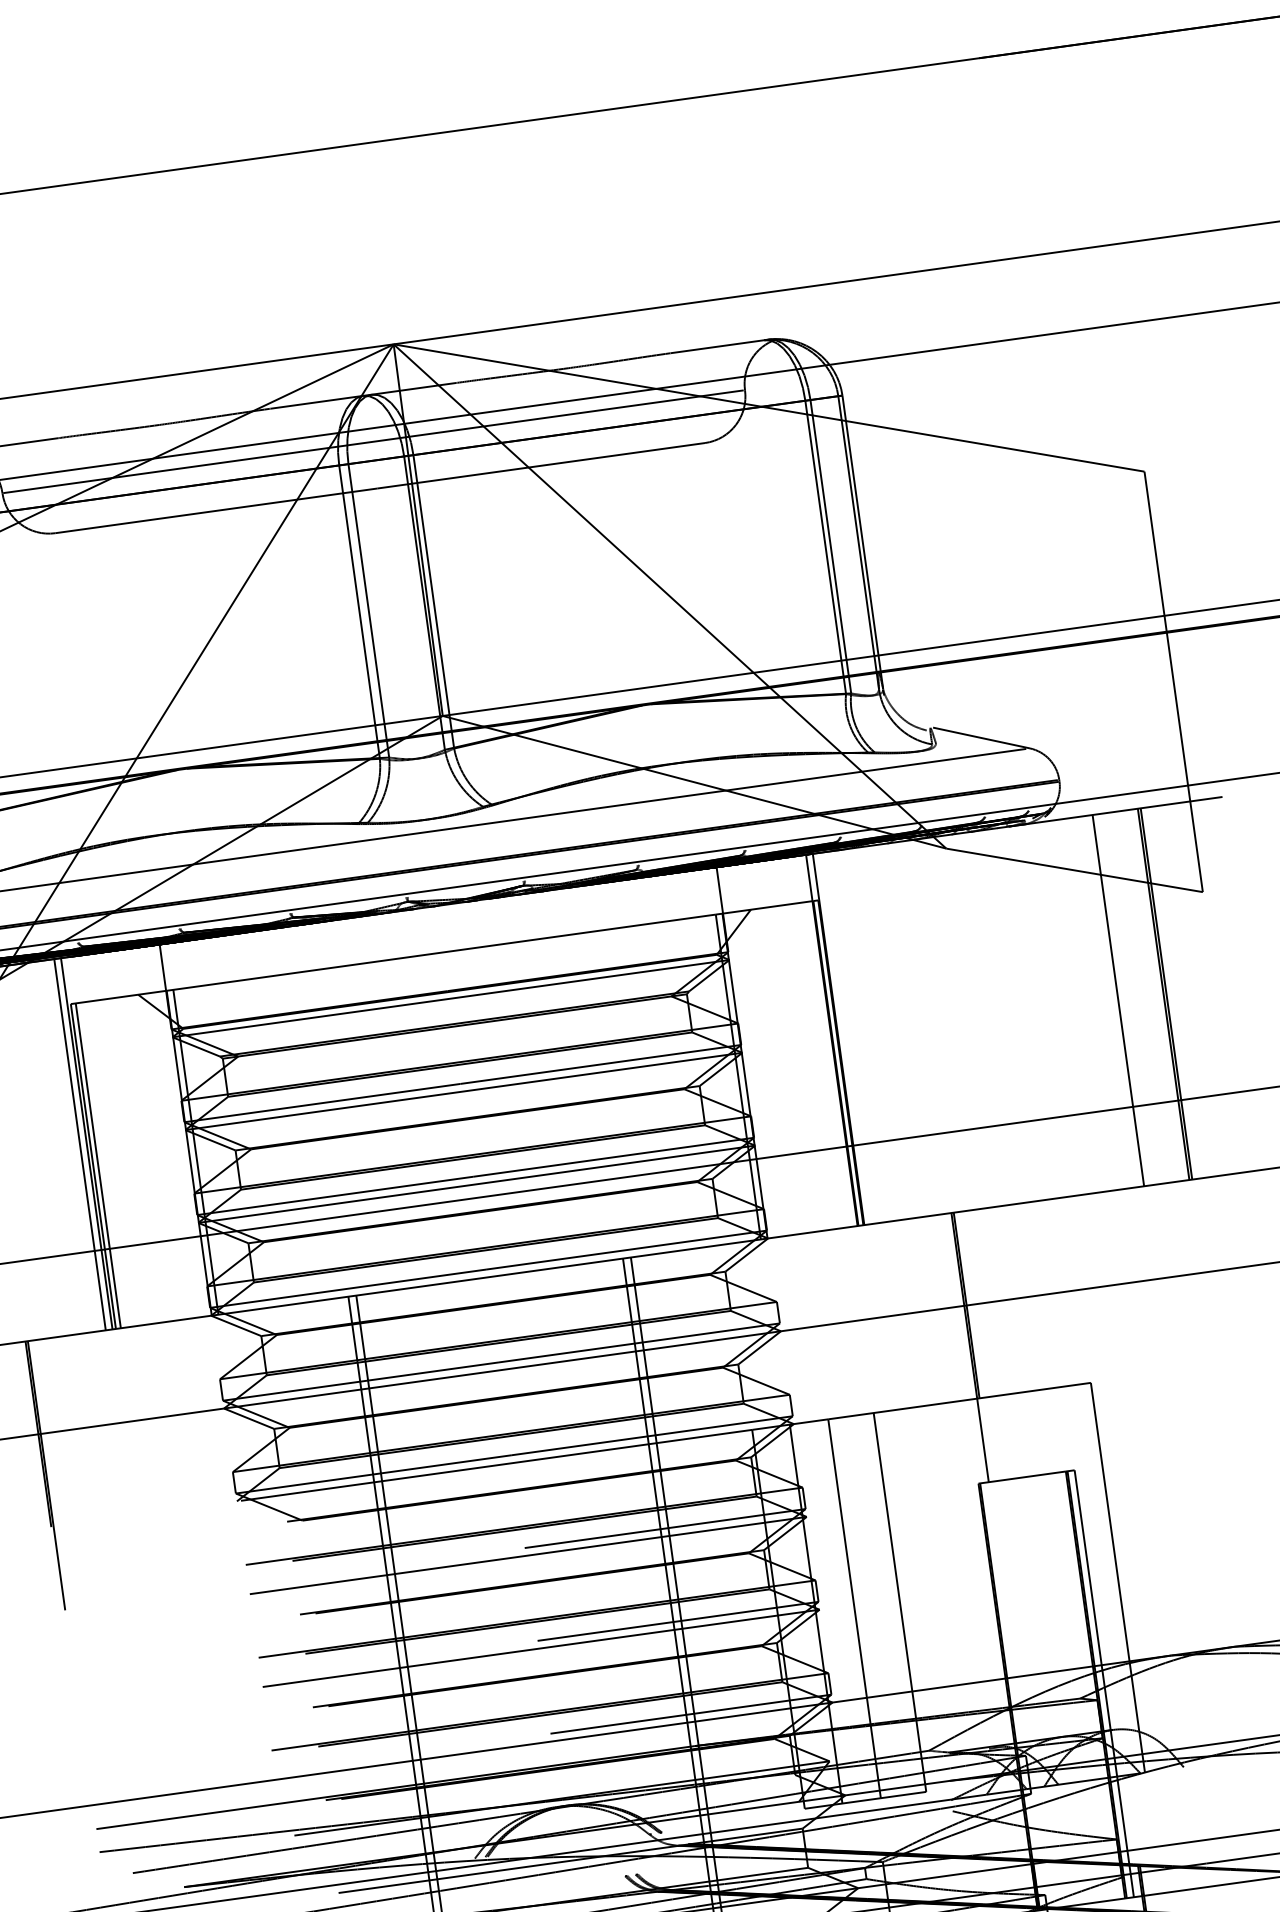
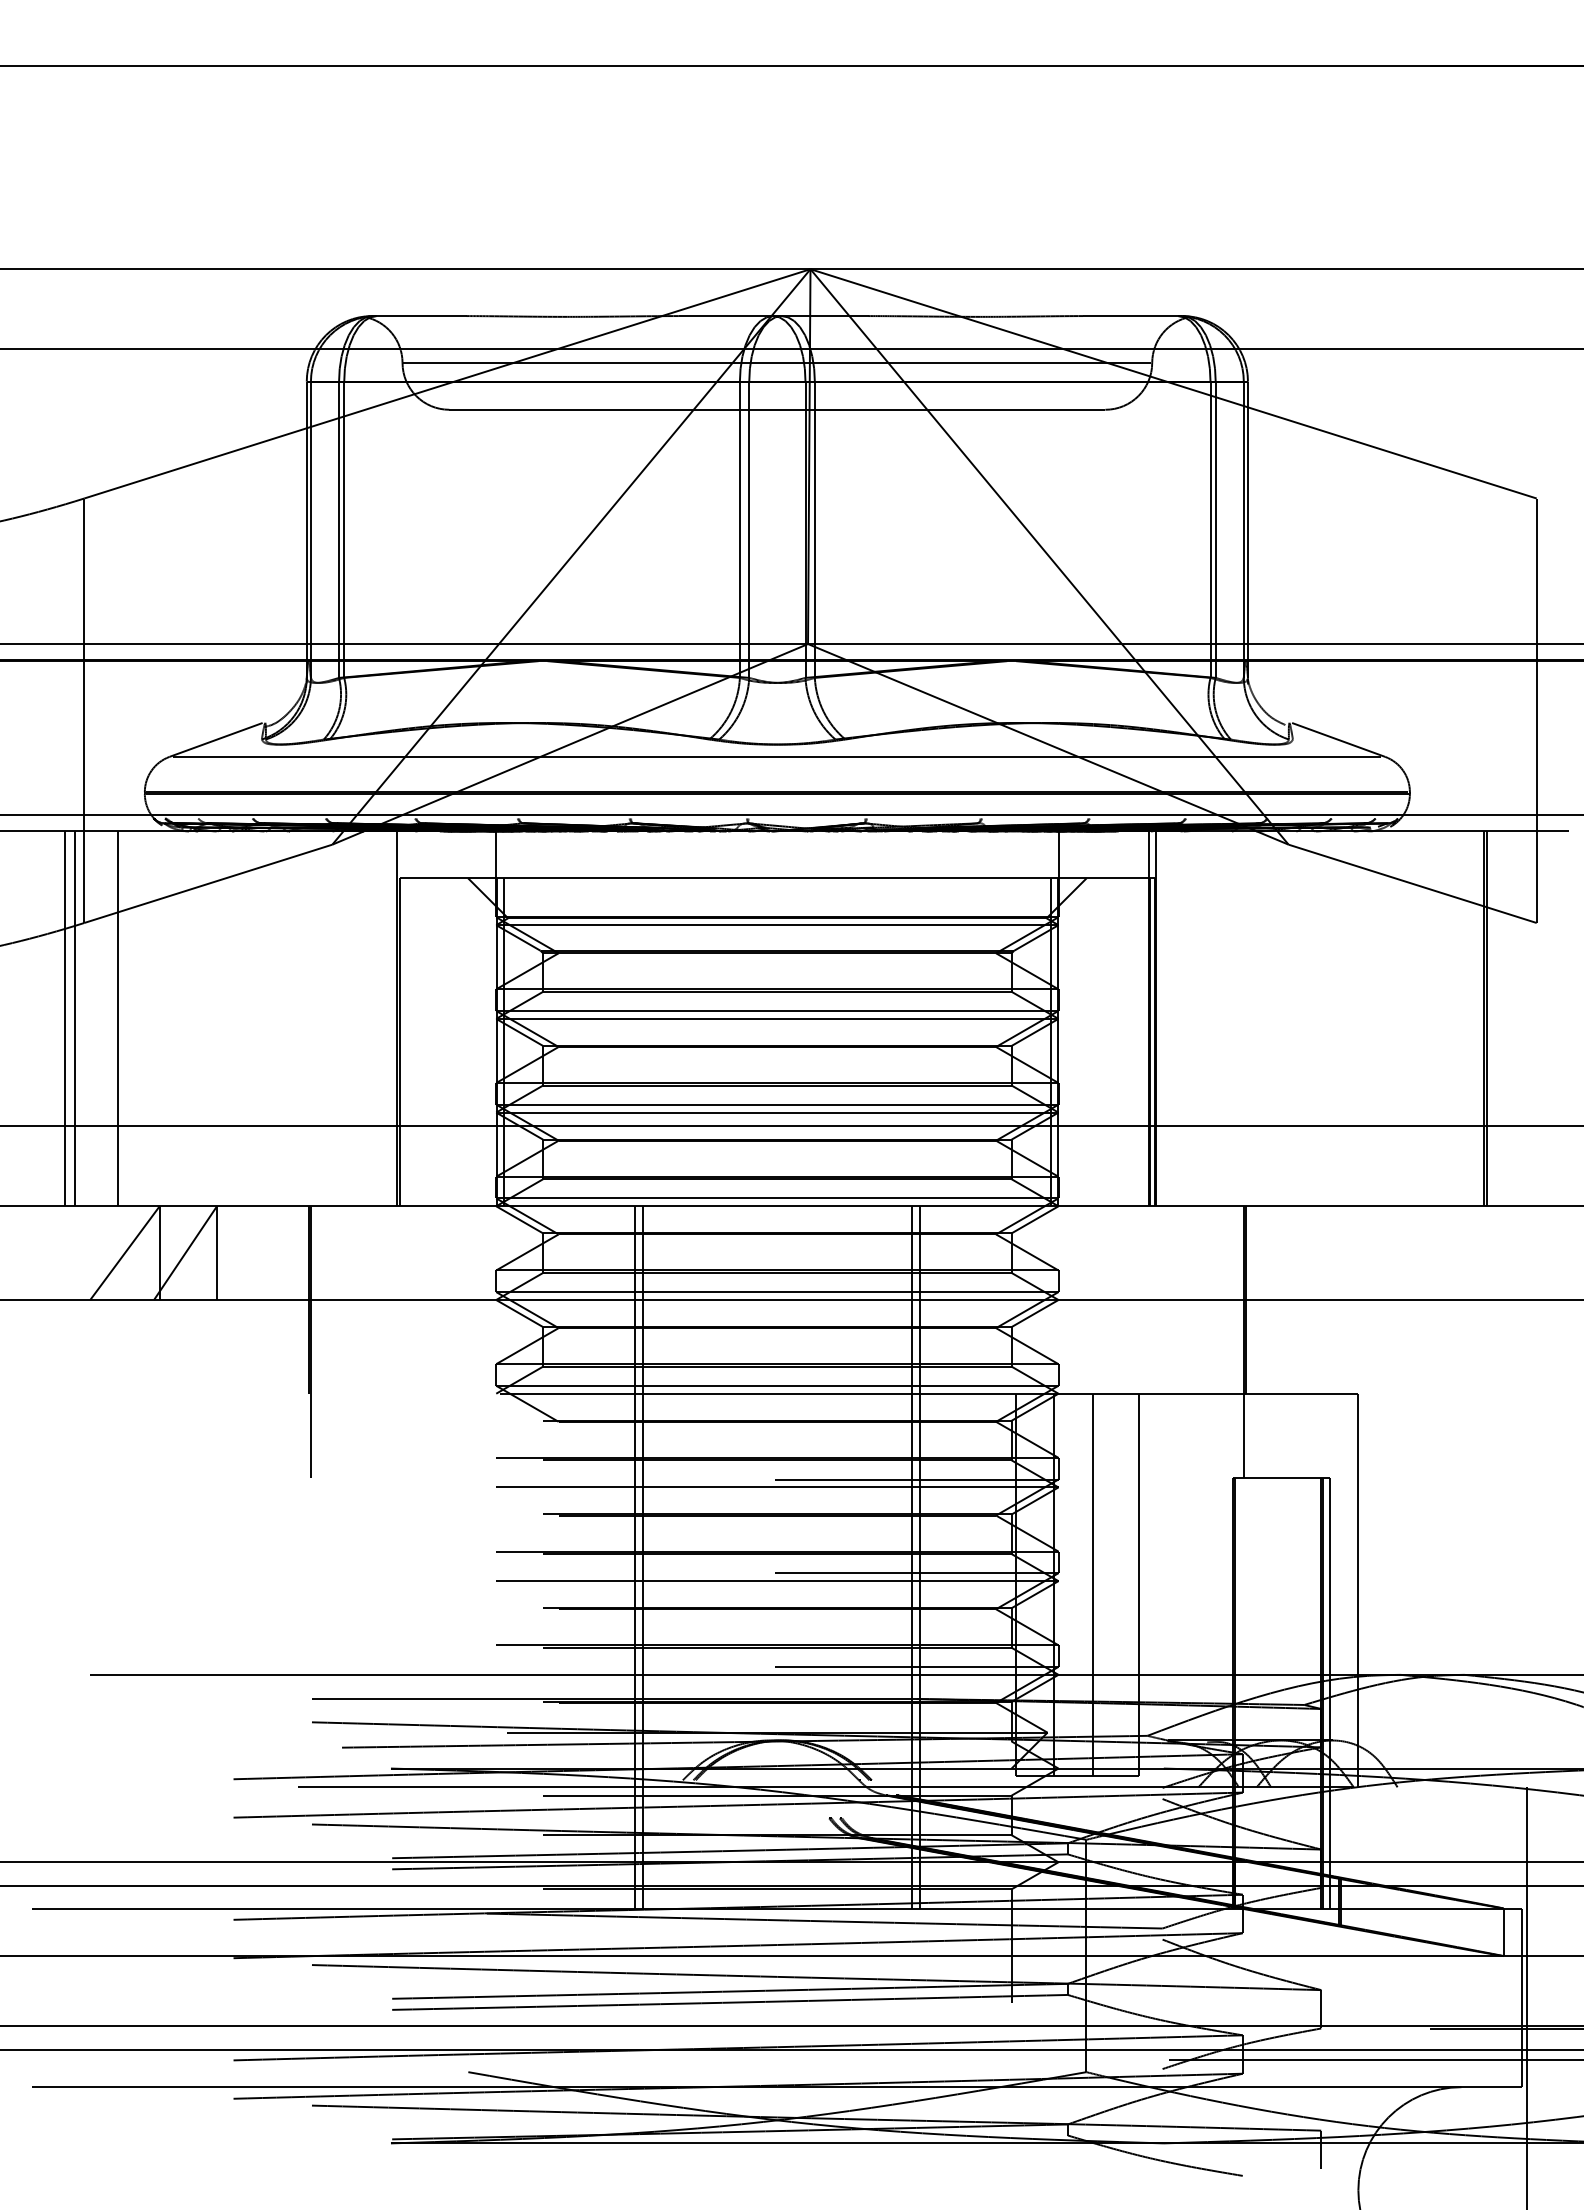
line: (1118, 1000) -> (1438, 1018), removed
line: (79, 1144) -> (389, 1018), removed
line: (98, 1165) -> (405, 1042), removed

